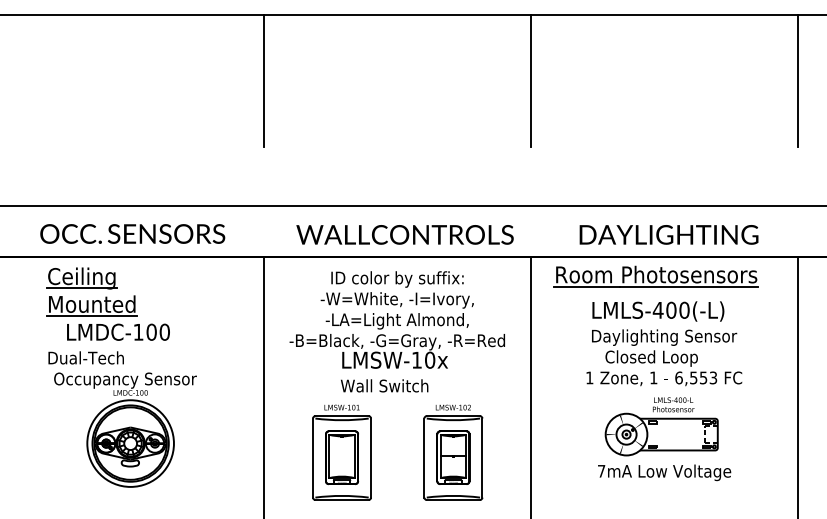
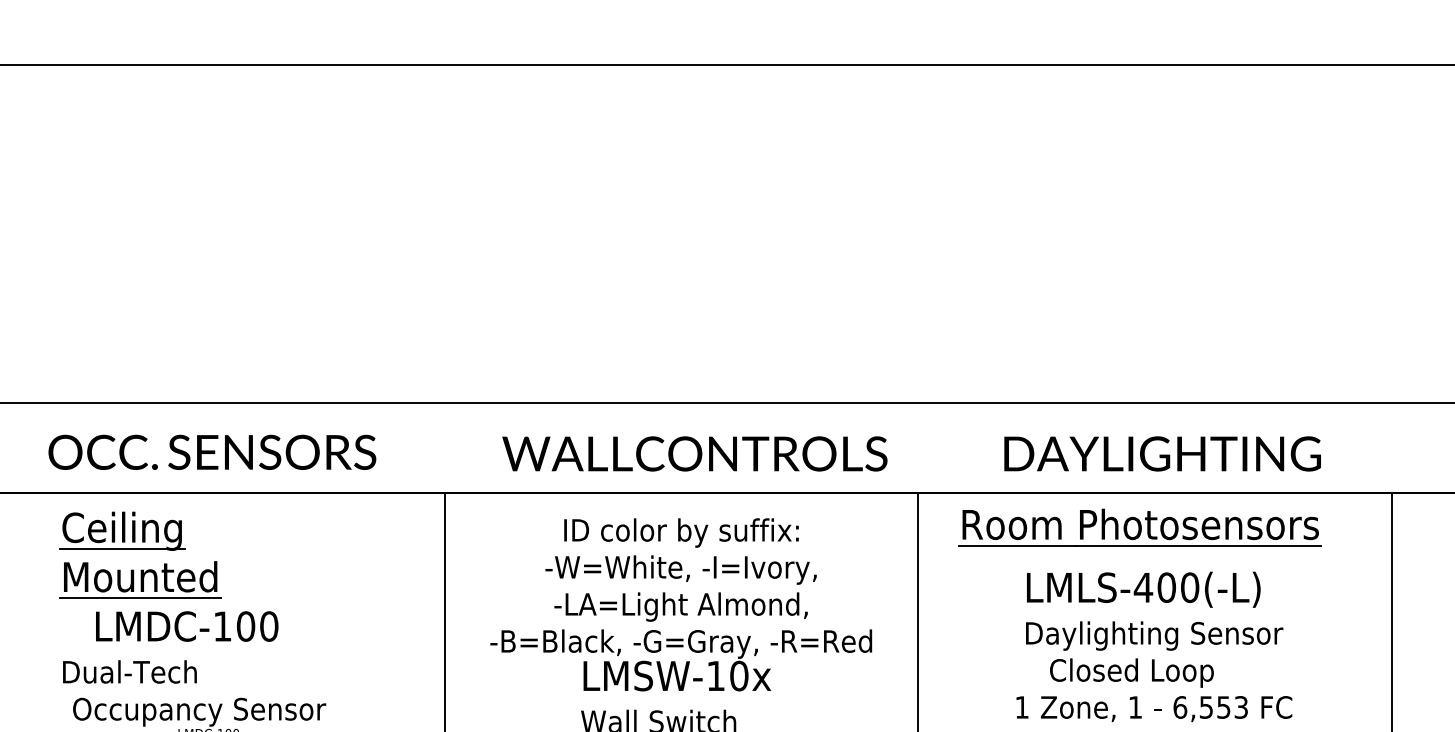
line: (264, 81) -> (445, 182), removed
line: (531, 81) -> (918, 182), removed
line: (798, 81) -> (1391, 182), removed

